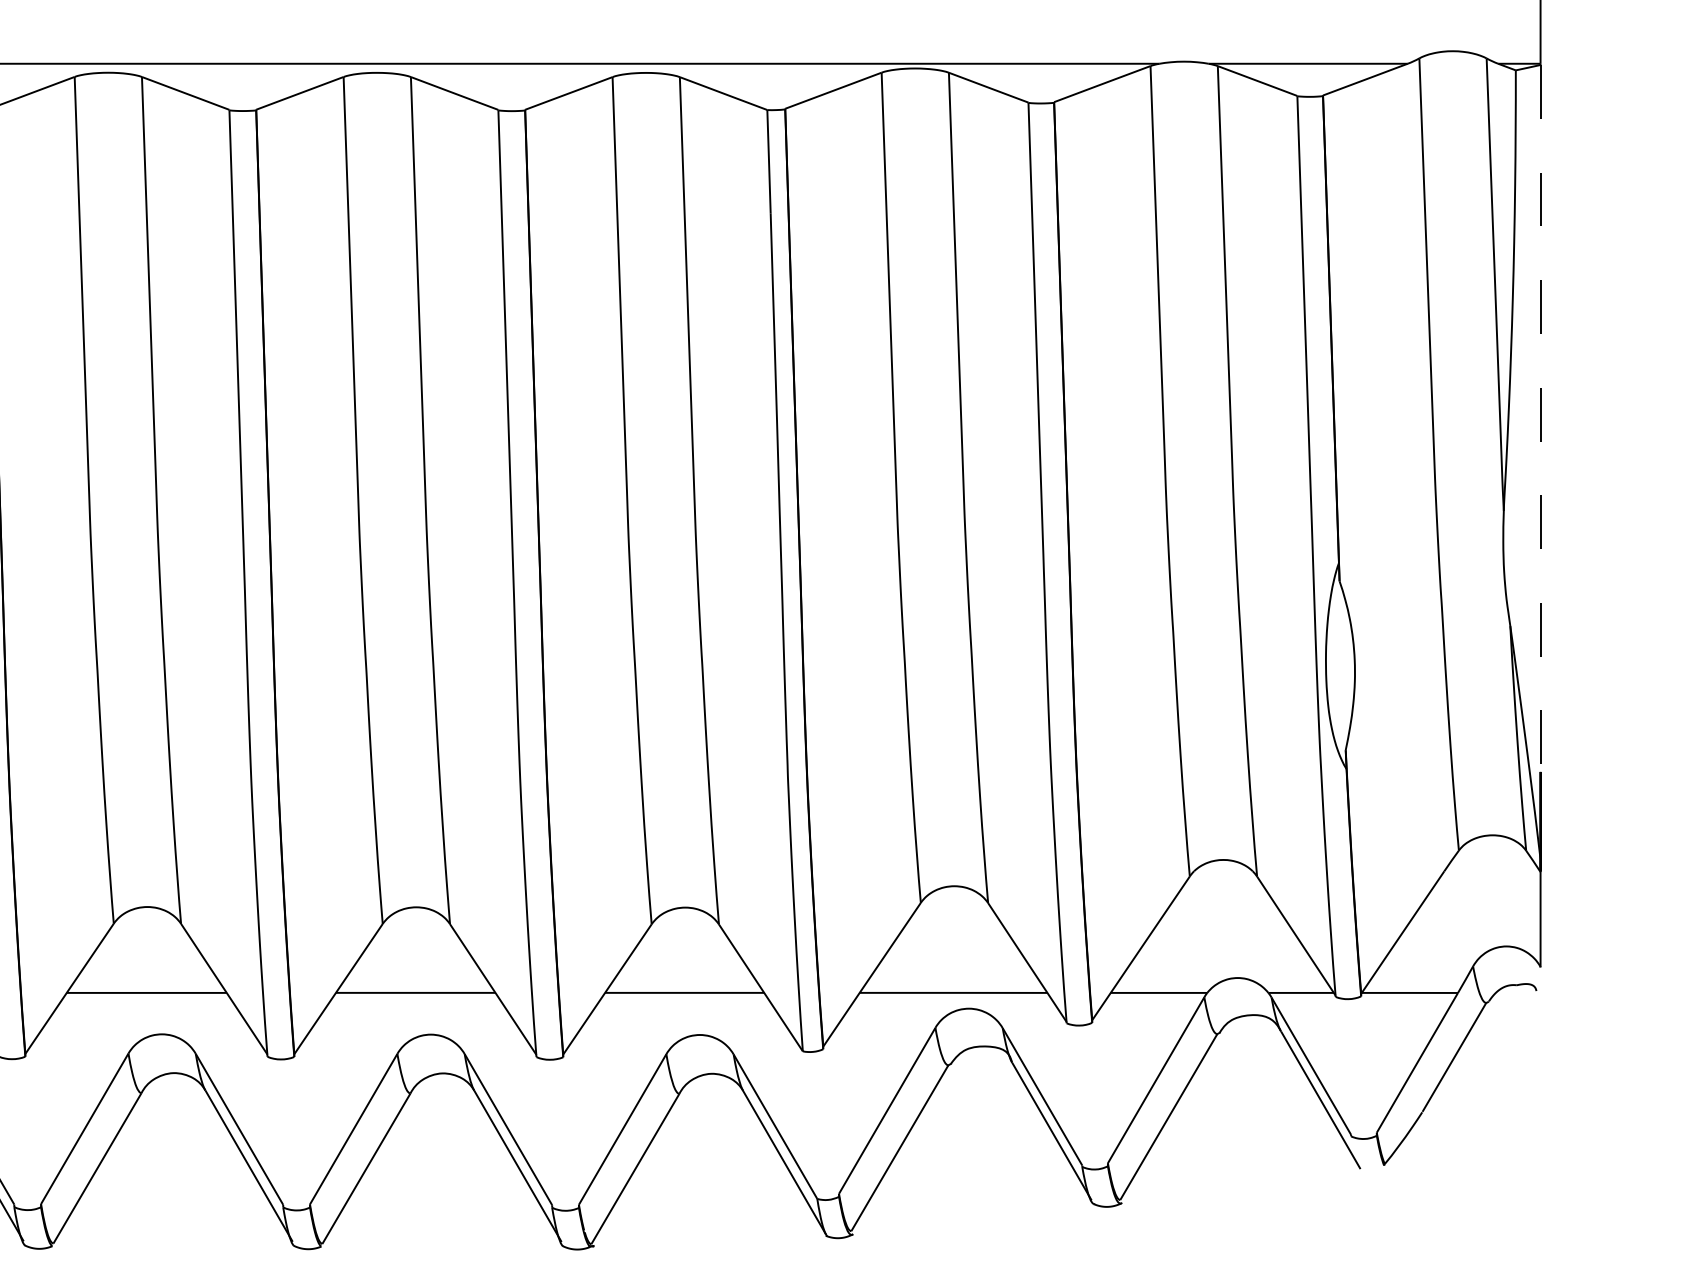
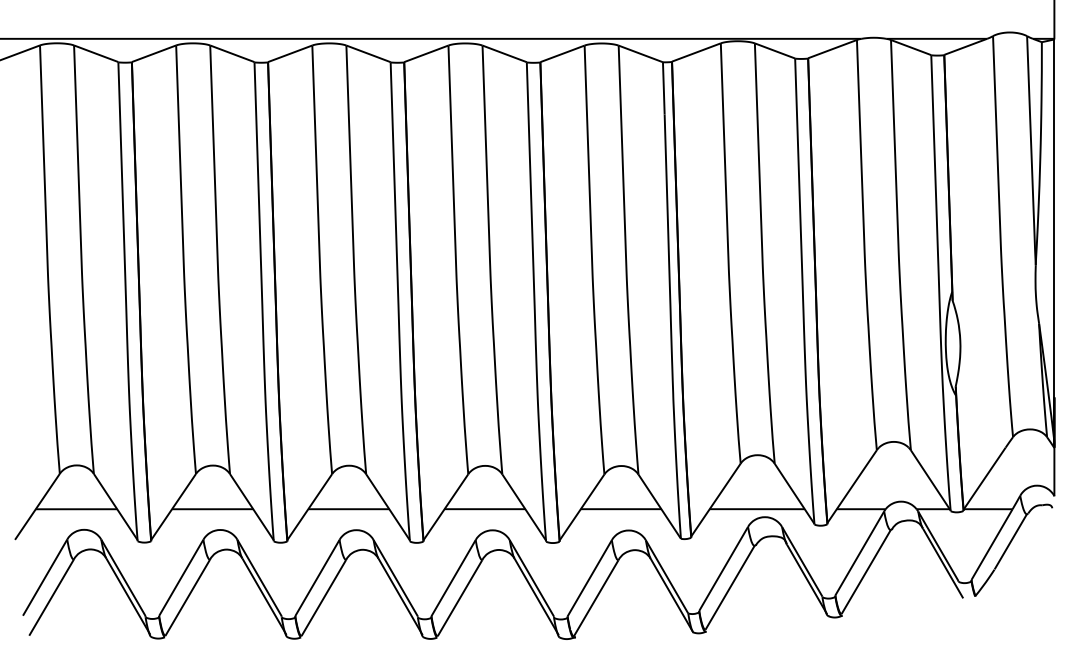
line: (1540, 464) -> (1054, 241), dashed -> solid

